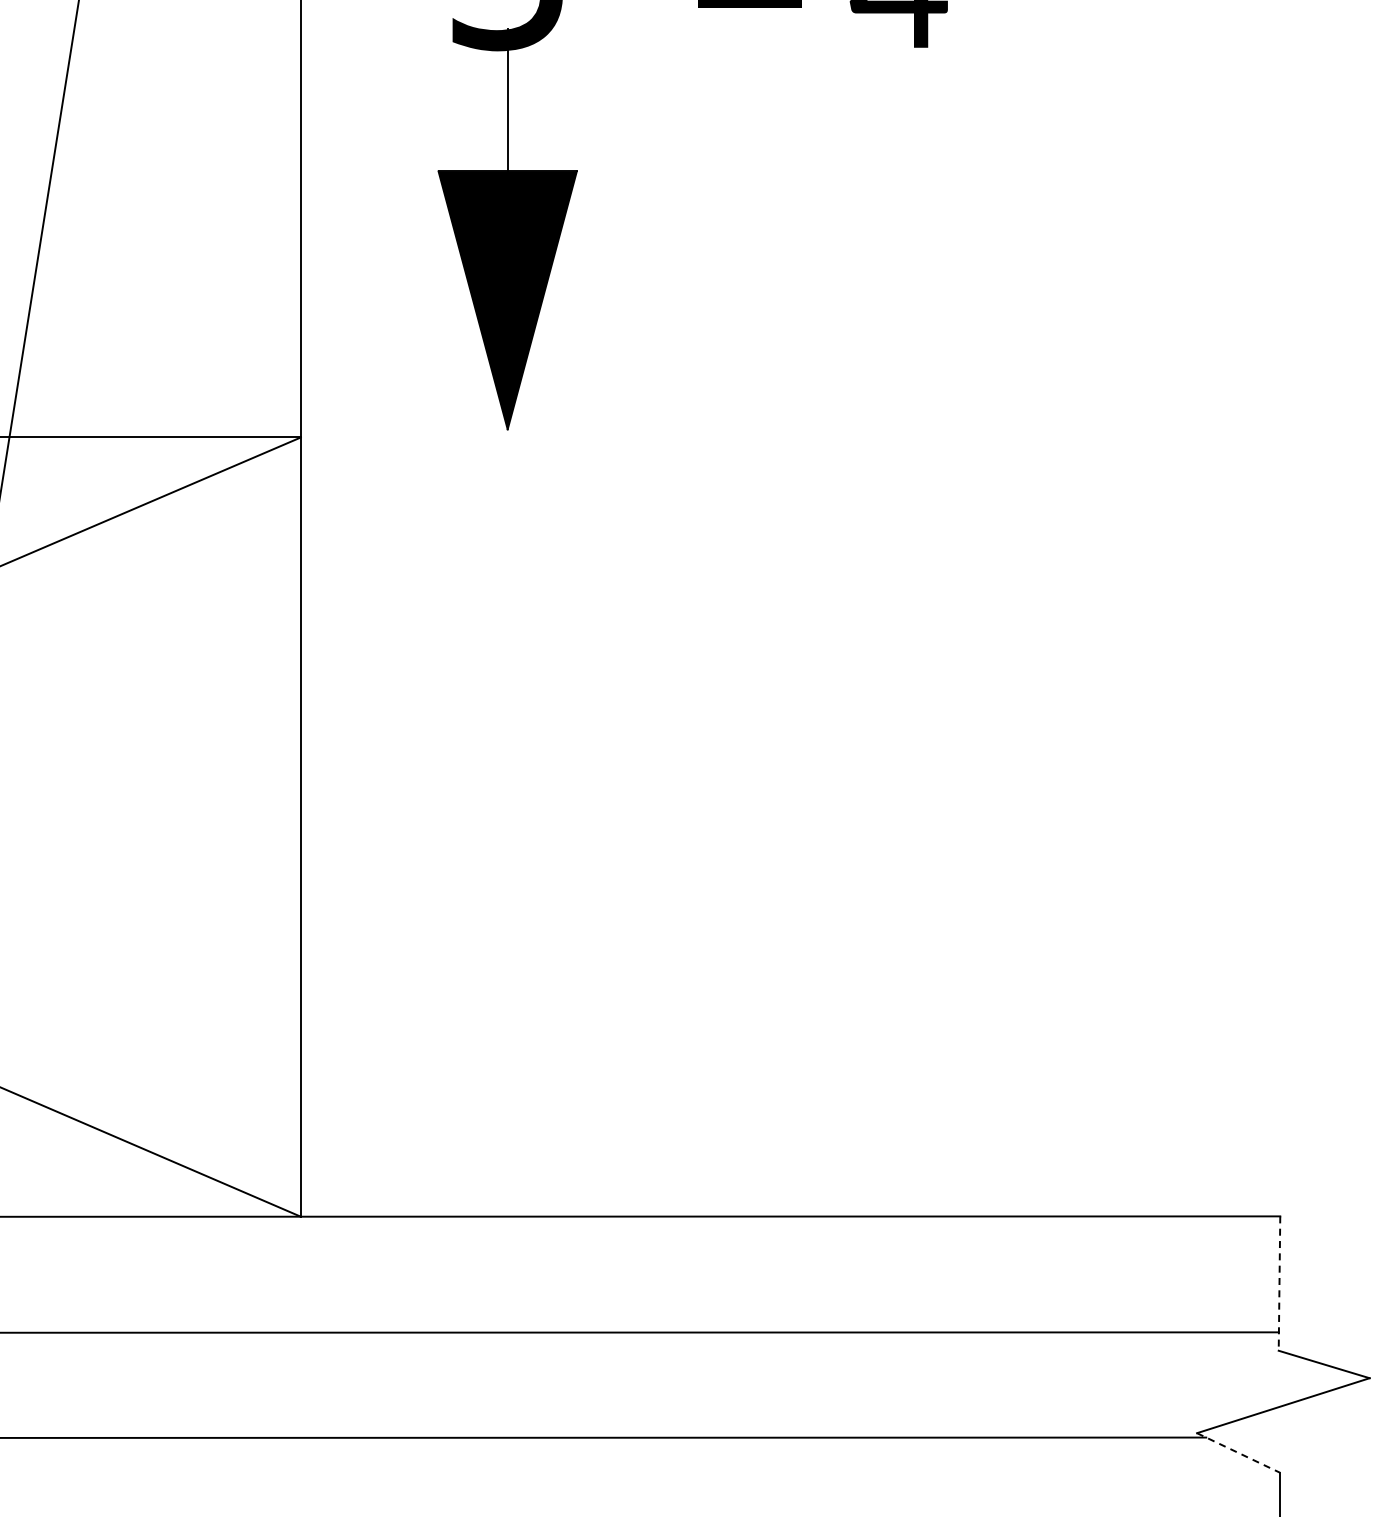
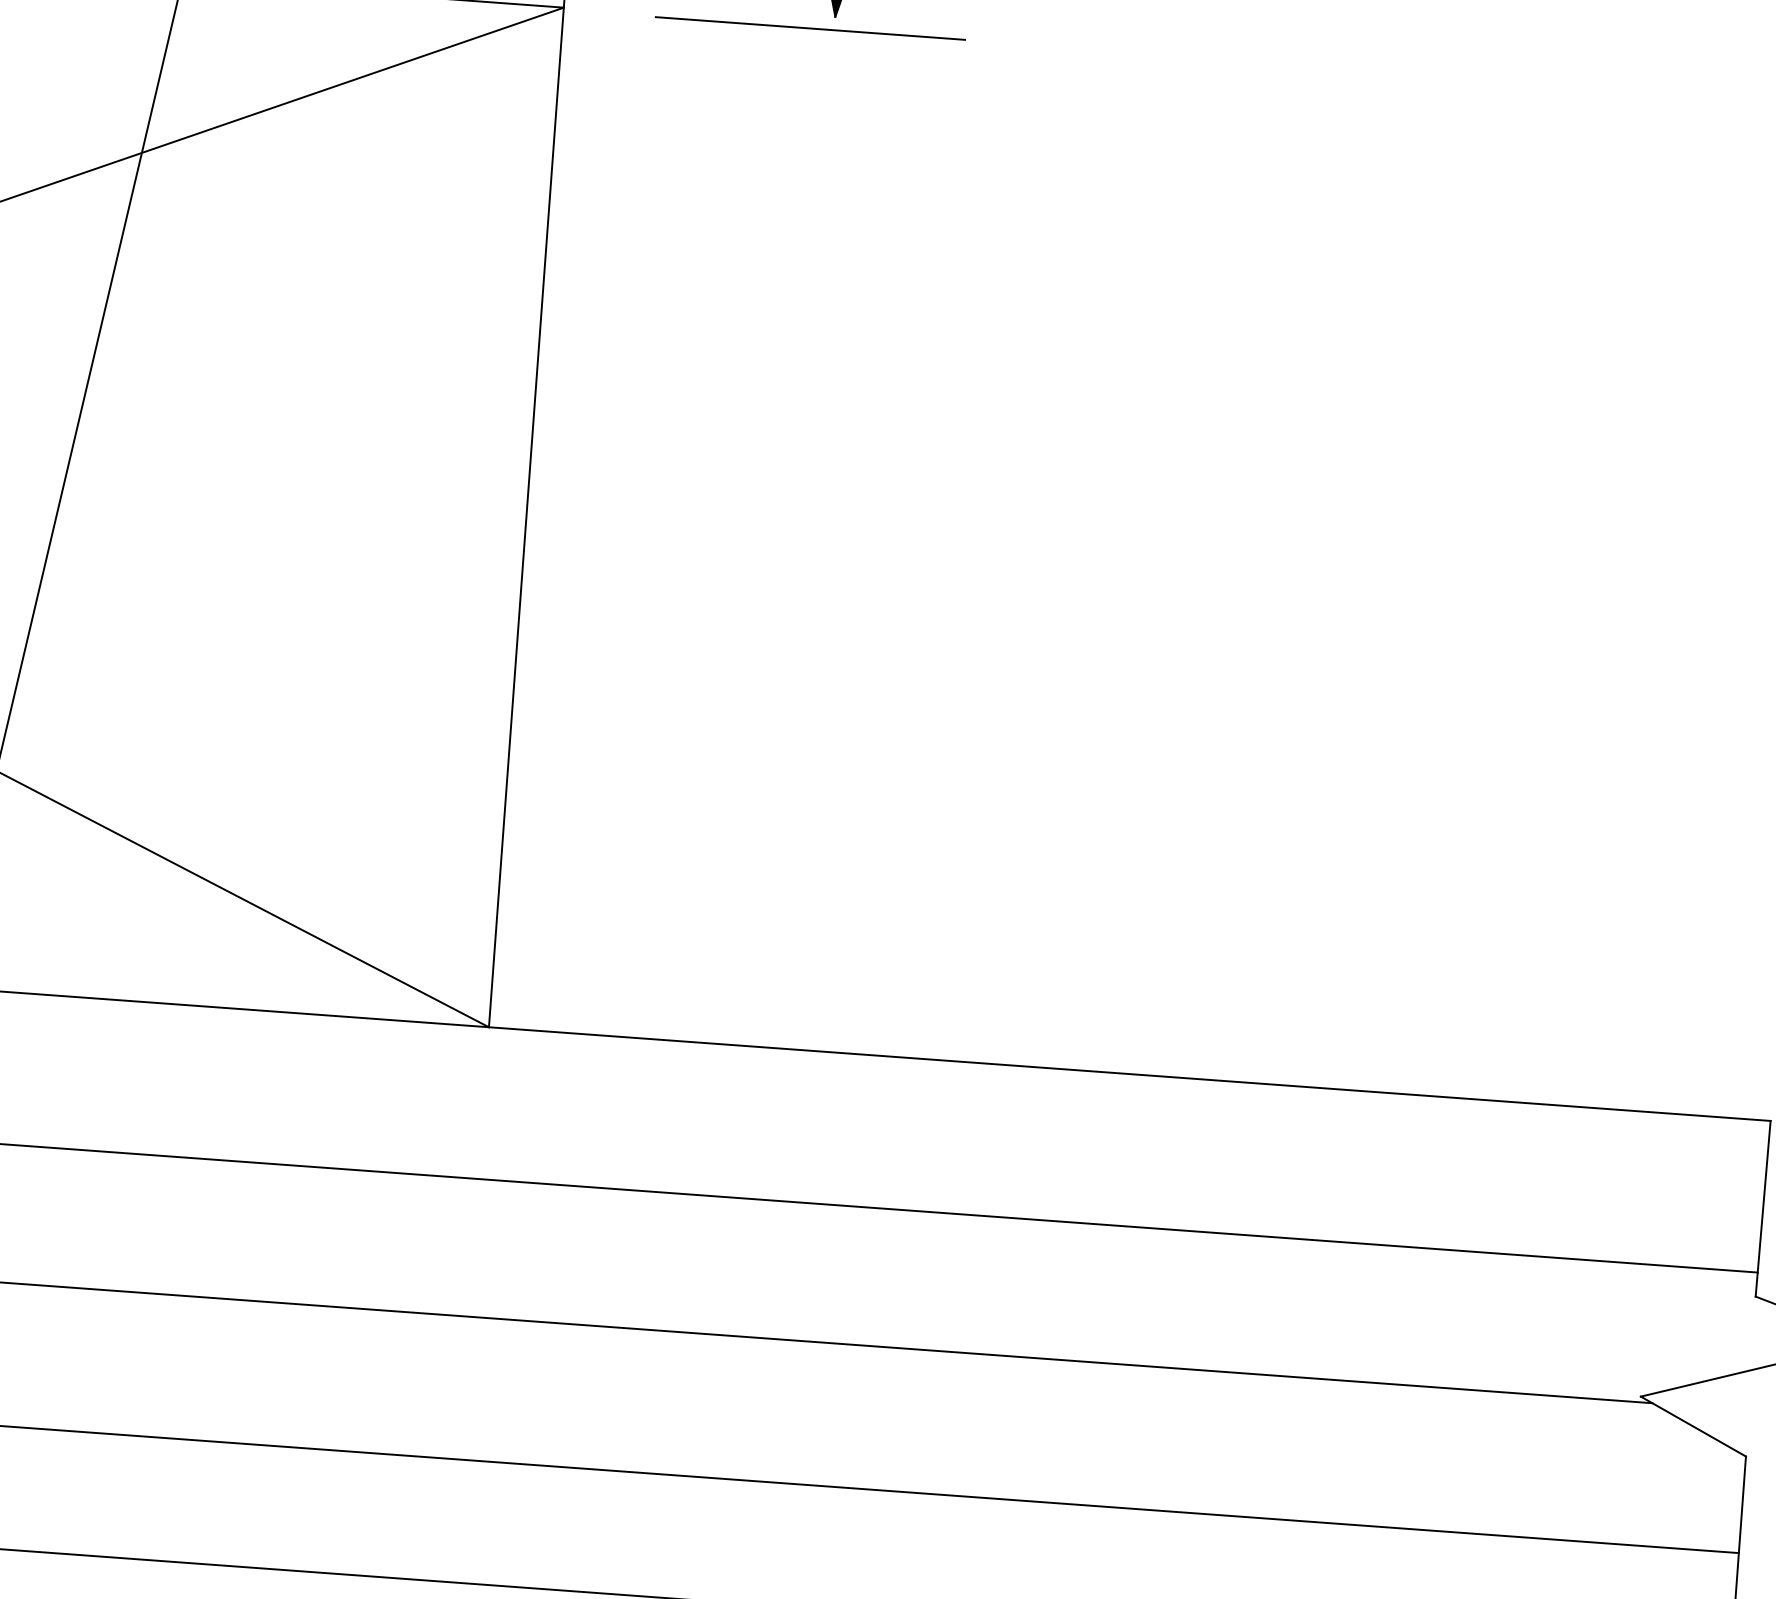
line: (489, 439) -> (810, 28), added
line: (1279, 1284) -> (1763, 1209), dashed -> solid
line: (1239, 1453) -> (1694, 1427), dashed -> solid

